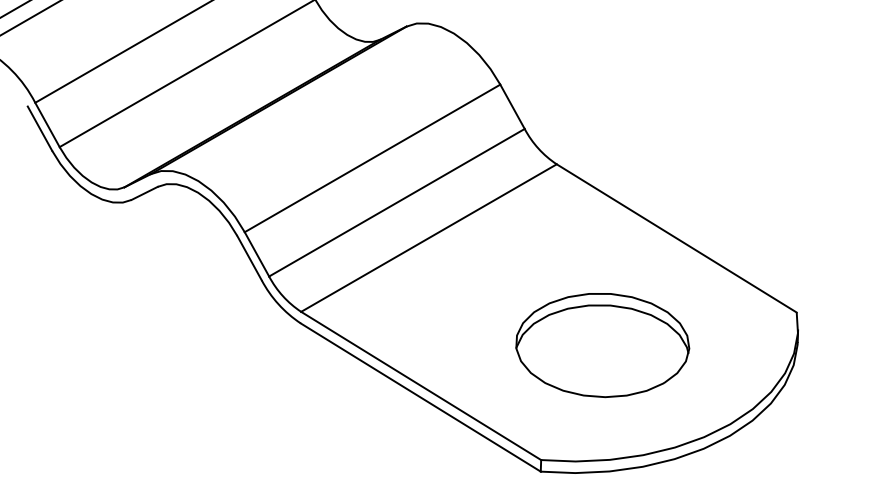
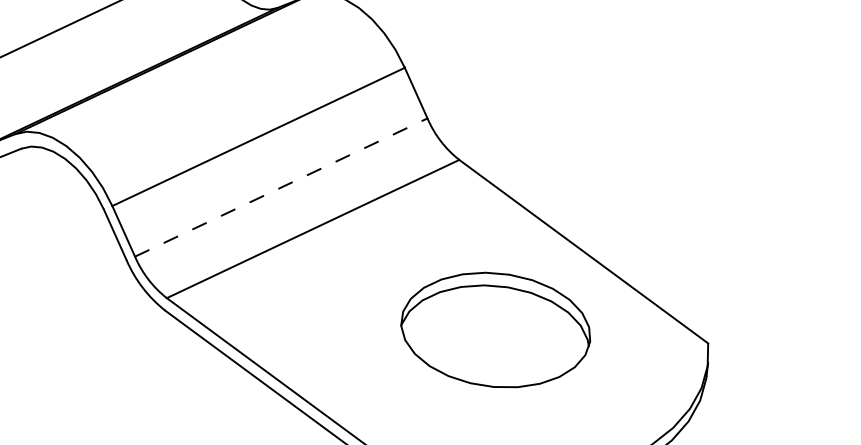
line: (396, 202) -> (280, 187), solid -> dashed
part: (602, 345) -> (495, 330), moved

